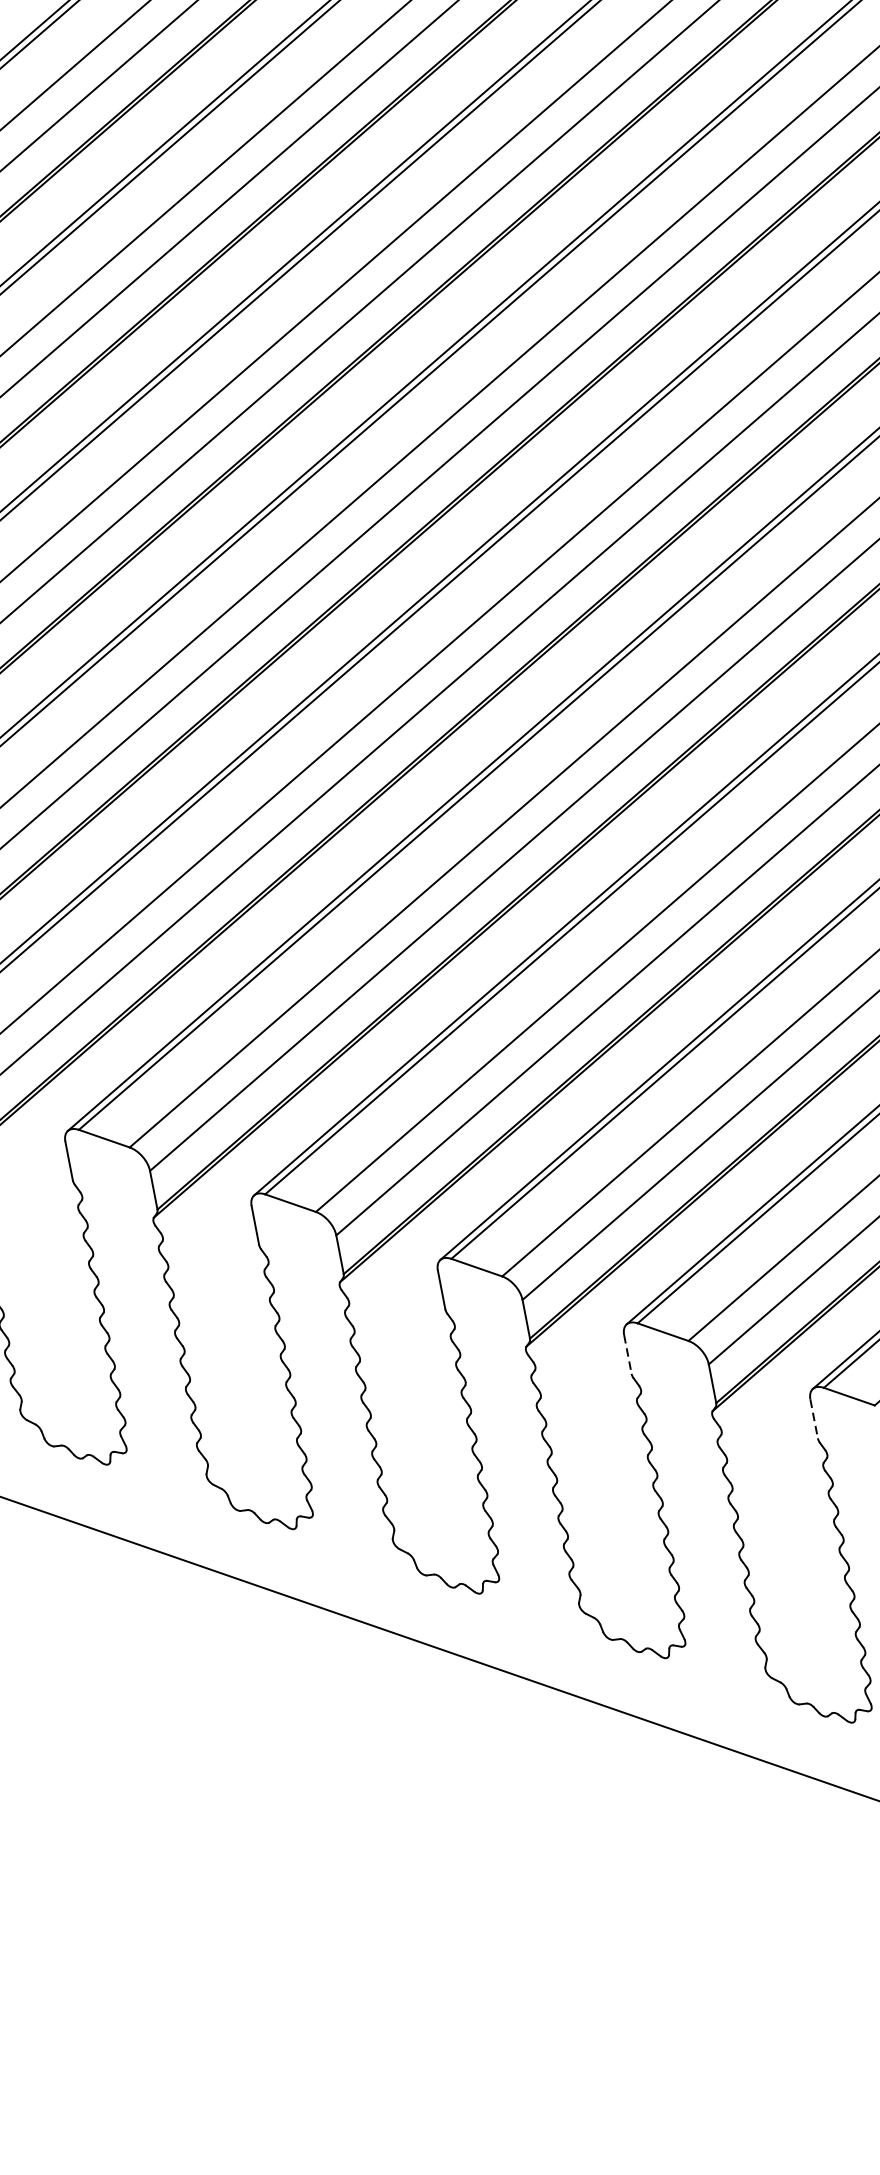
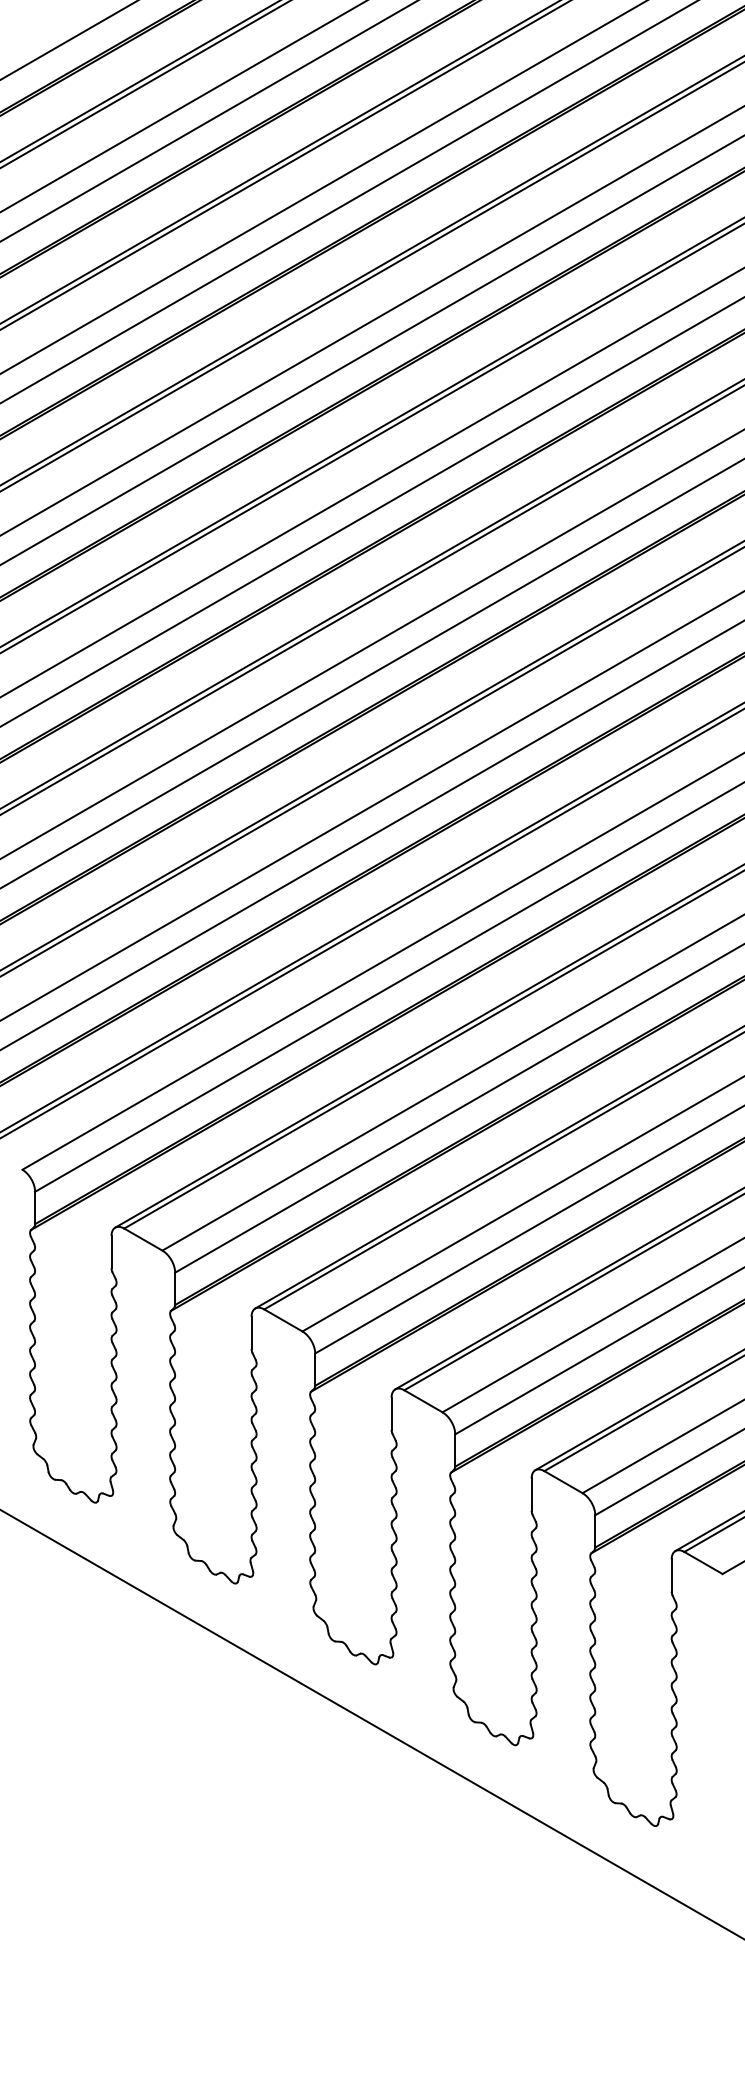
line: (627, 1355) -> (531, 1495), dashed -> solid
line: (813, 1419) -> (671, 1575), dashed -> solid

